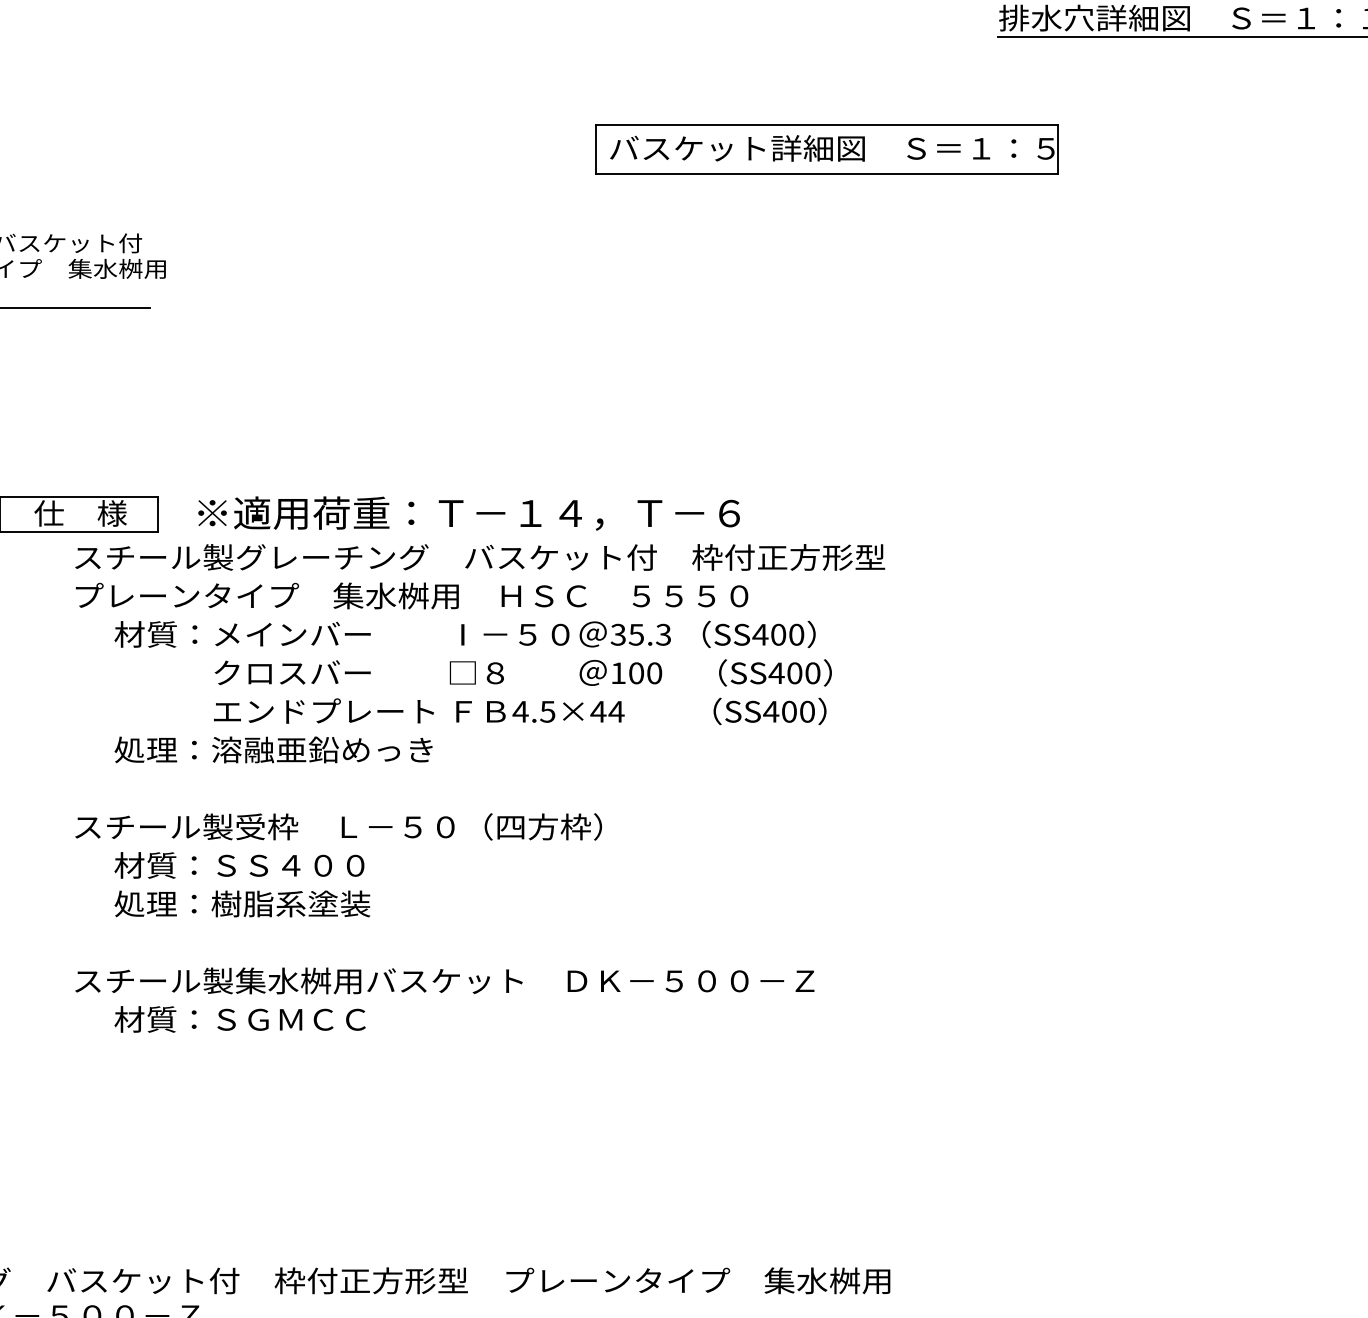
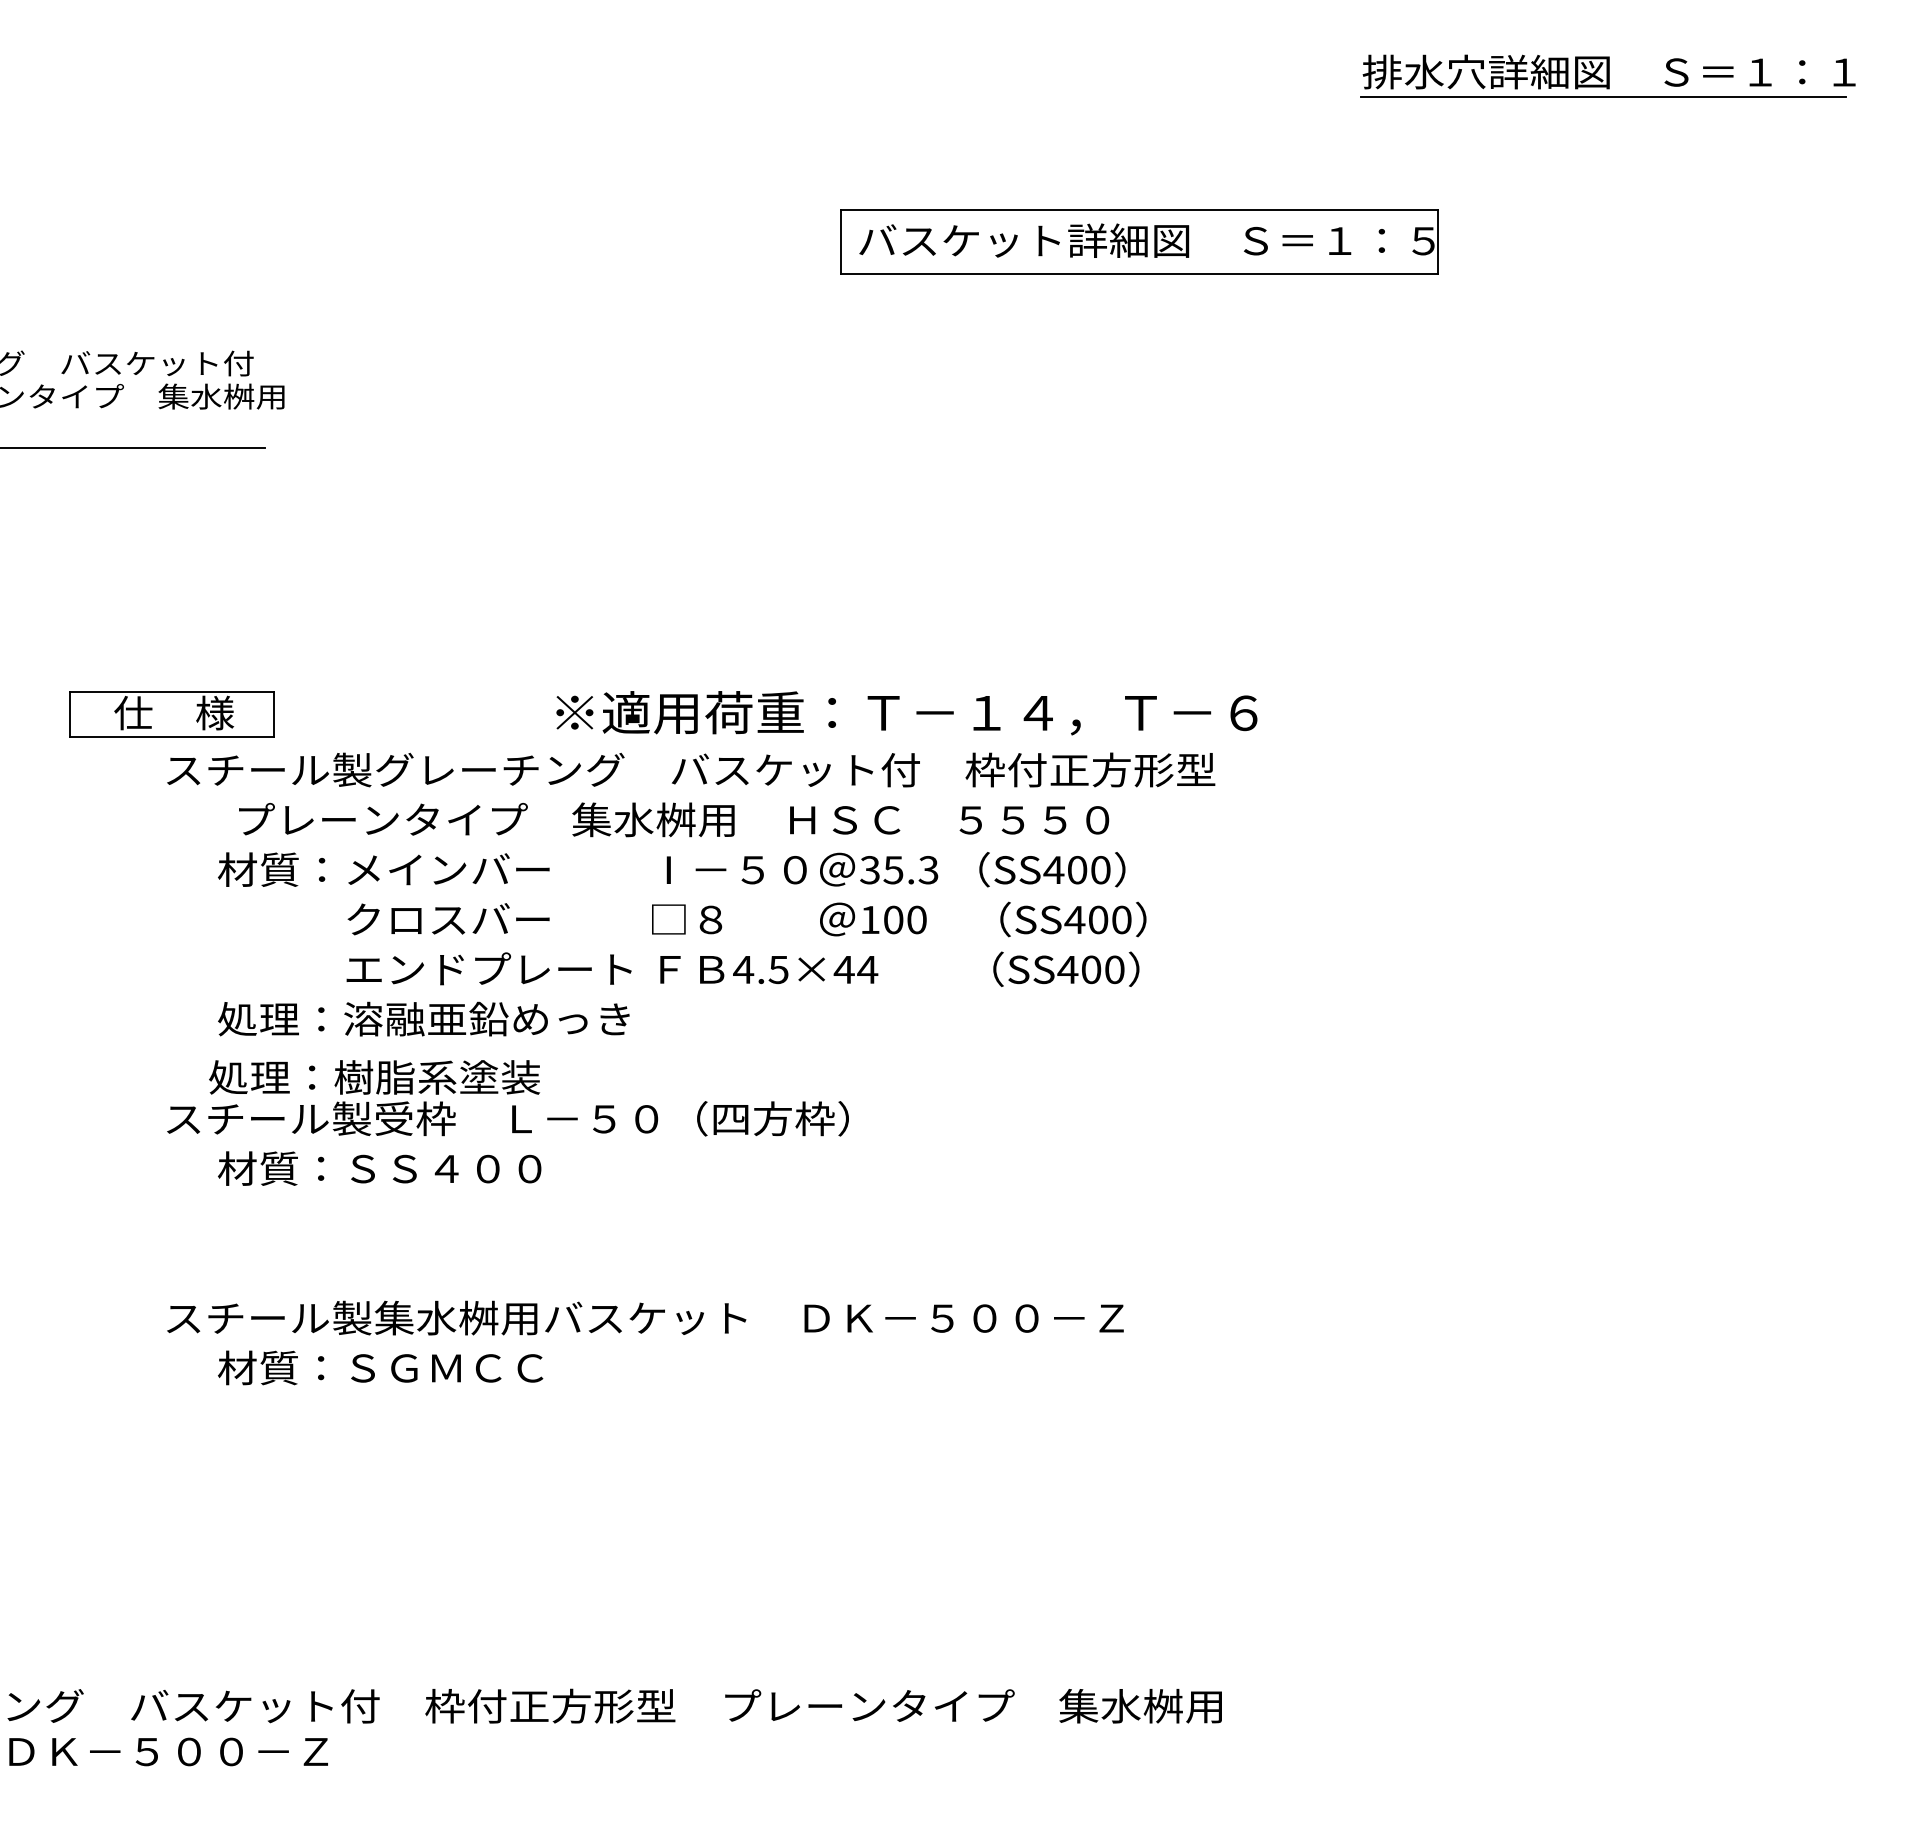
text: (468, 513) -> (906, 713), moved
text: (412, 595) -> (674, 819), moved
text: (242, 903) -> (374, 1077), moved

